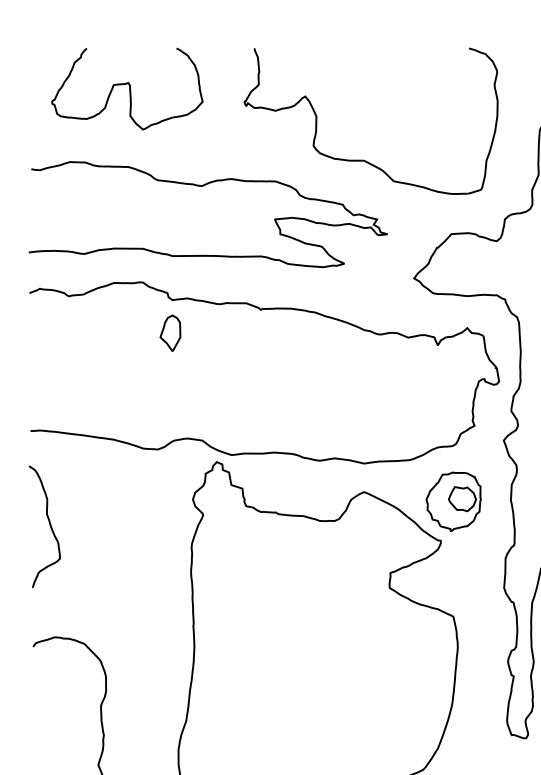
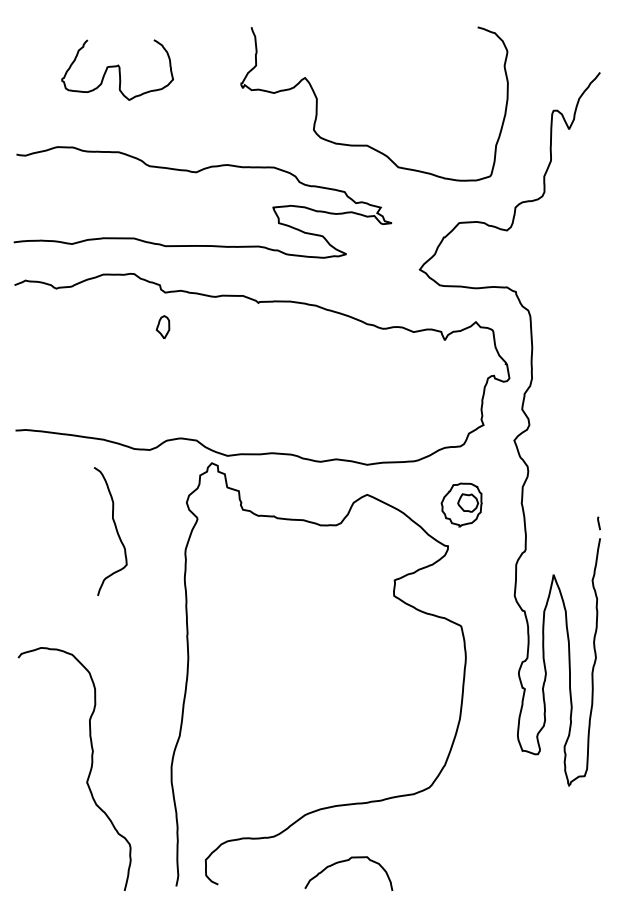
part: (127, 88) -> (117, 69), size x0.7
part: (169, 332) -> (162, 326), size x0.6
part: (453, 501) -> (461, 504), size x0.7
curve: (49, 524) -> (115, 529), moved

